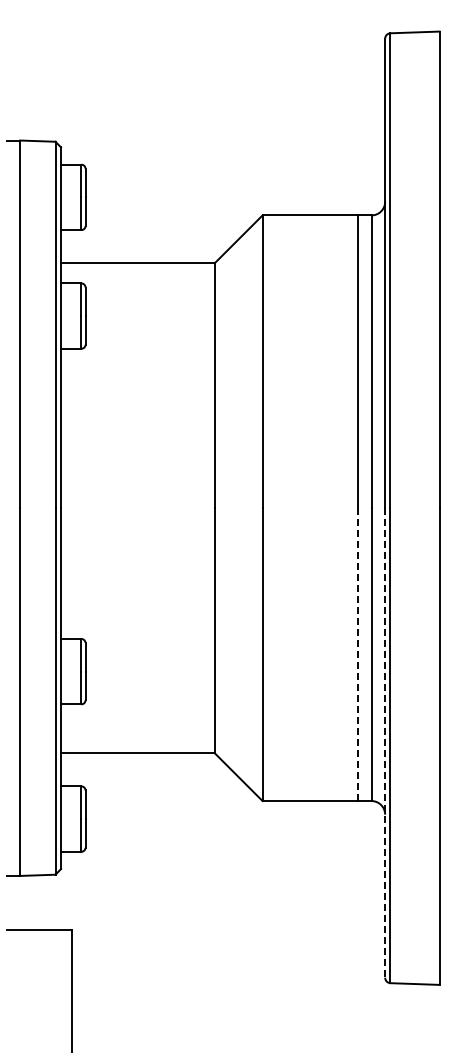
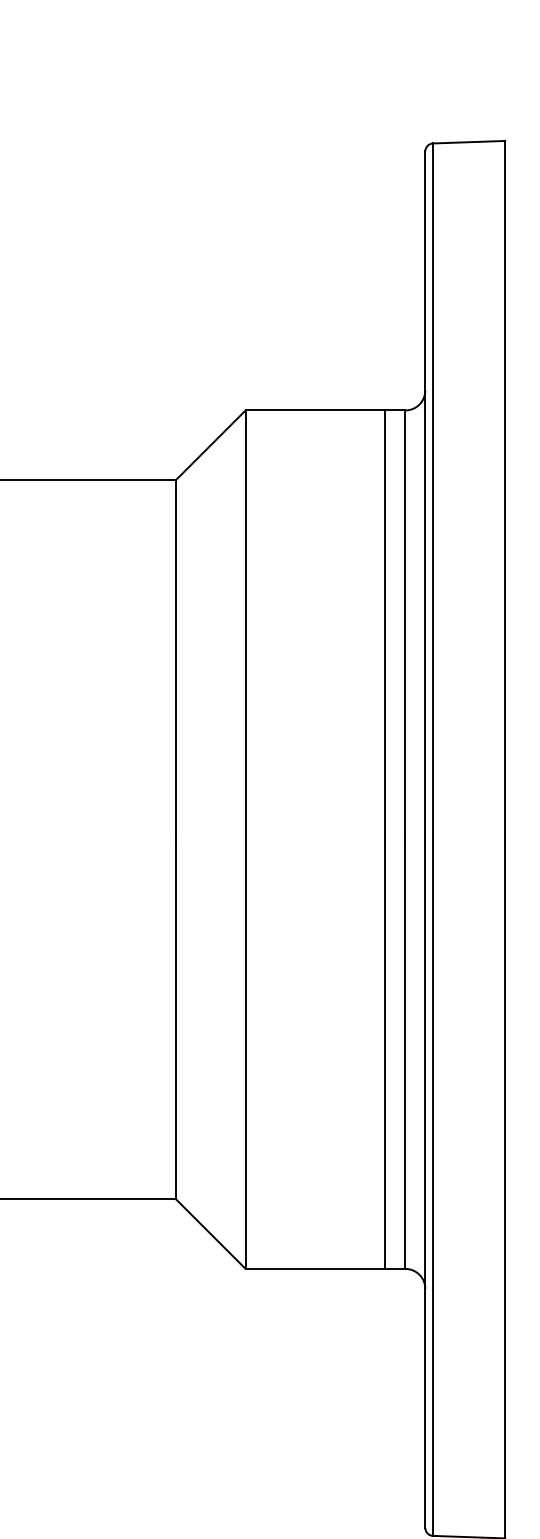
line: (357, 655) -> (384, 1055), dashed -> solid
line: (385, 742) -> (425, 1183), dashed -> solid

